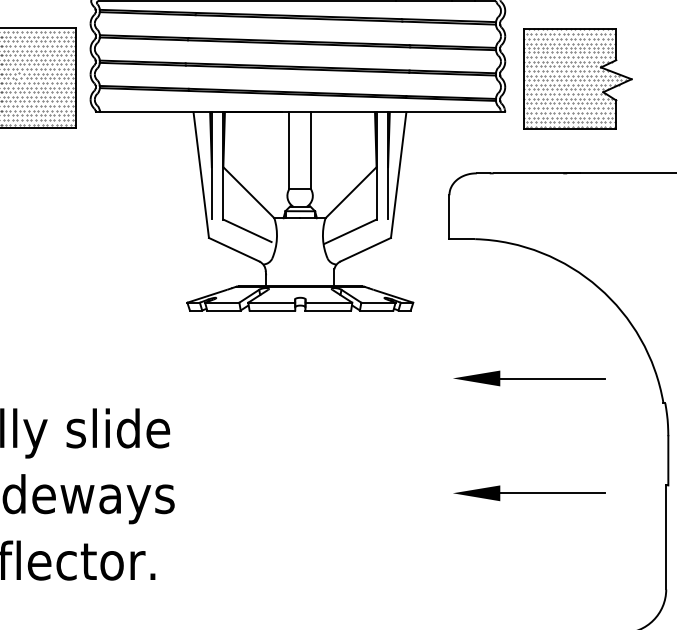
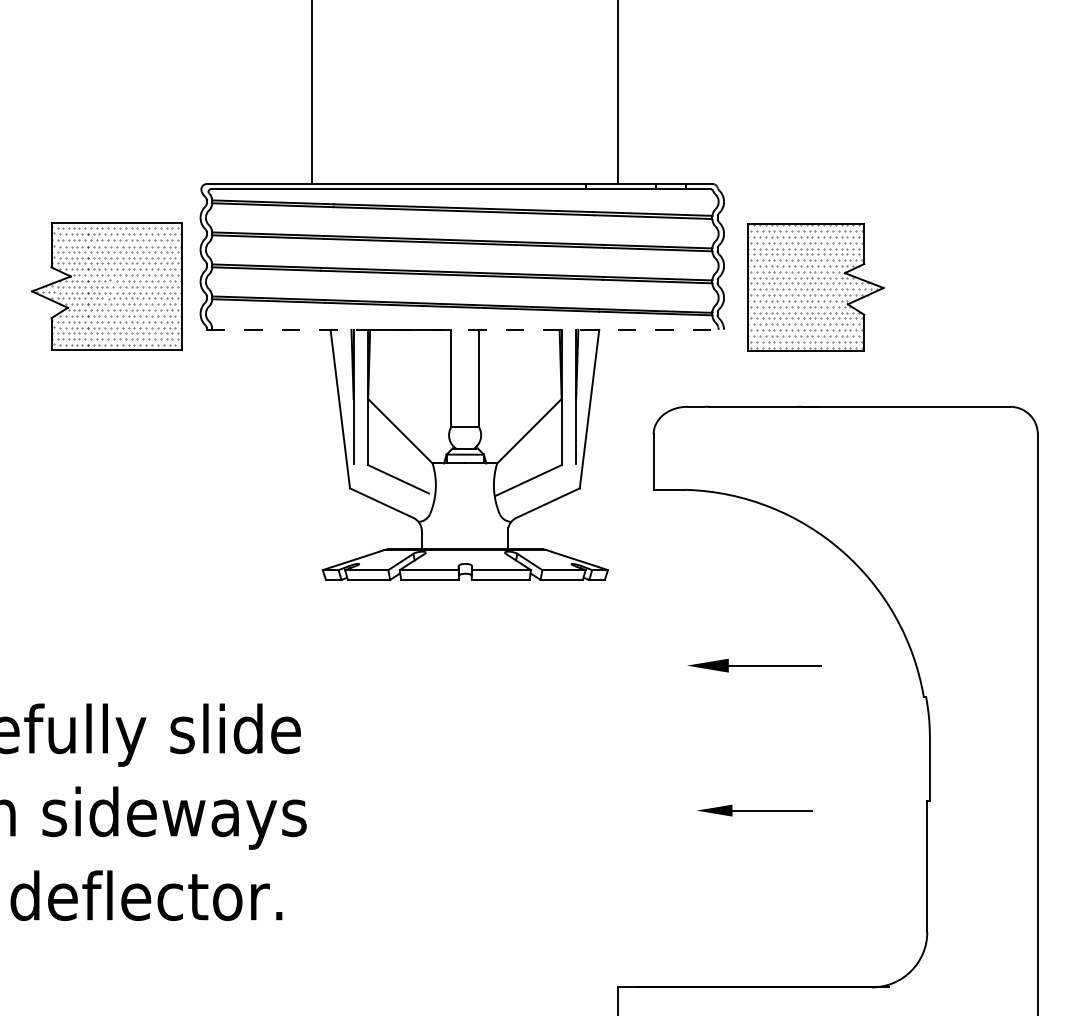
line: (300, 112) -> (465, 329), solid -> dashed
part: (529, 378) -> (754, 665), size x0.7
part: (529, 493) -> (754, 810), size x0.6

